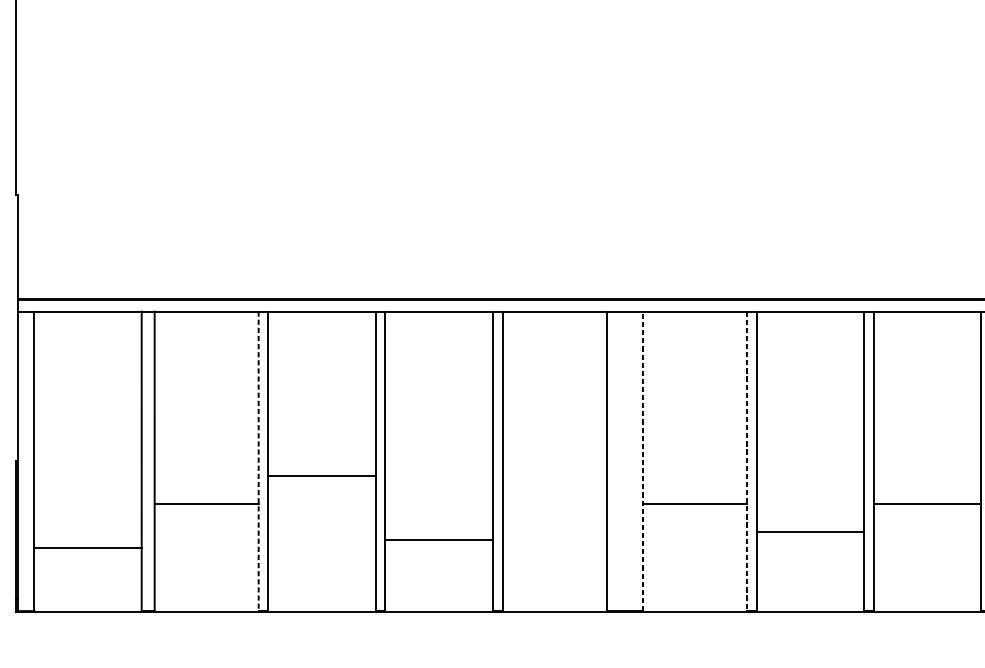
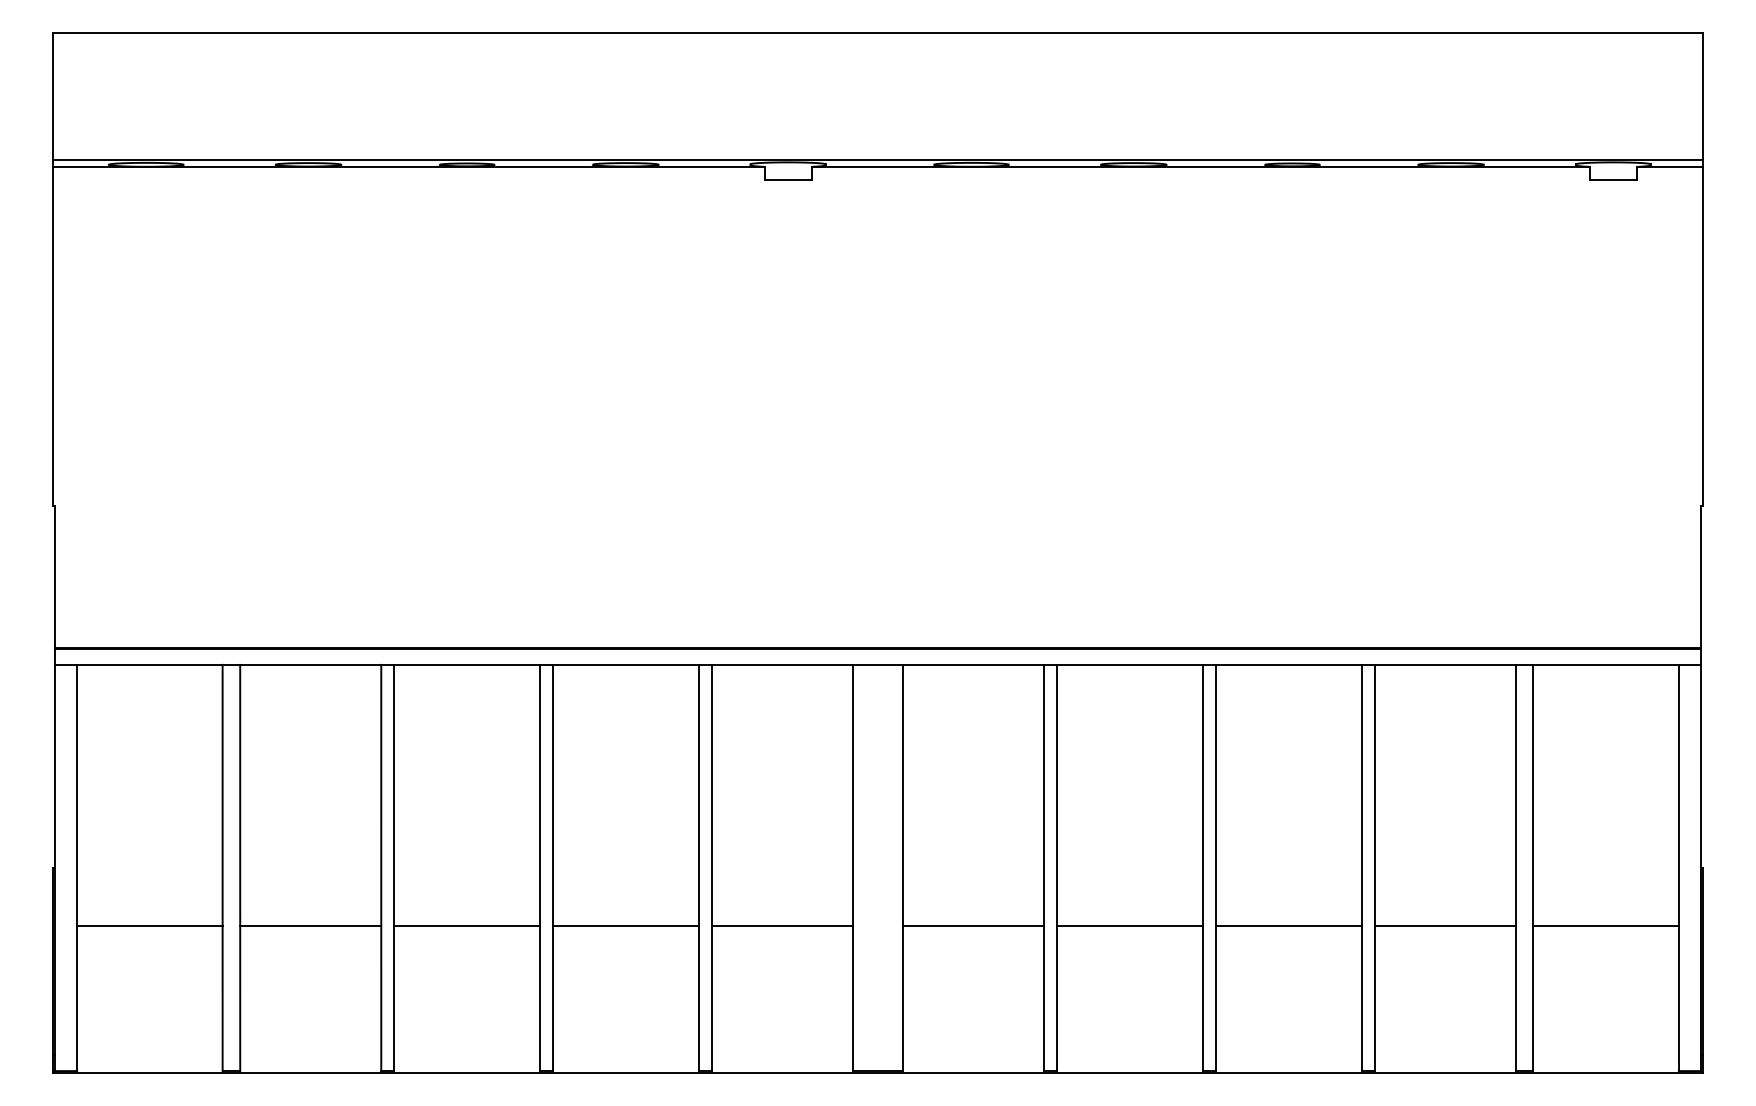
line: (642, 460) -> (902, 867), dashed -> solid
line: (258, 461) -> (381, 868), dashed -> solid
line: (746, 461) -> (1043, 868), dashed -> solid
line: (321, 475) -> (466, 926), moved
line: (554, 504) -> (782, 926), added
line: (810, 531) -> (1129, 926), moved
line: (438, 539) -> (625, 926), moved
line: (87, 547) -> (149, 926), moved

